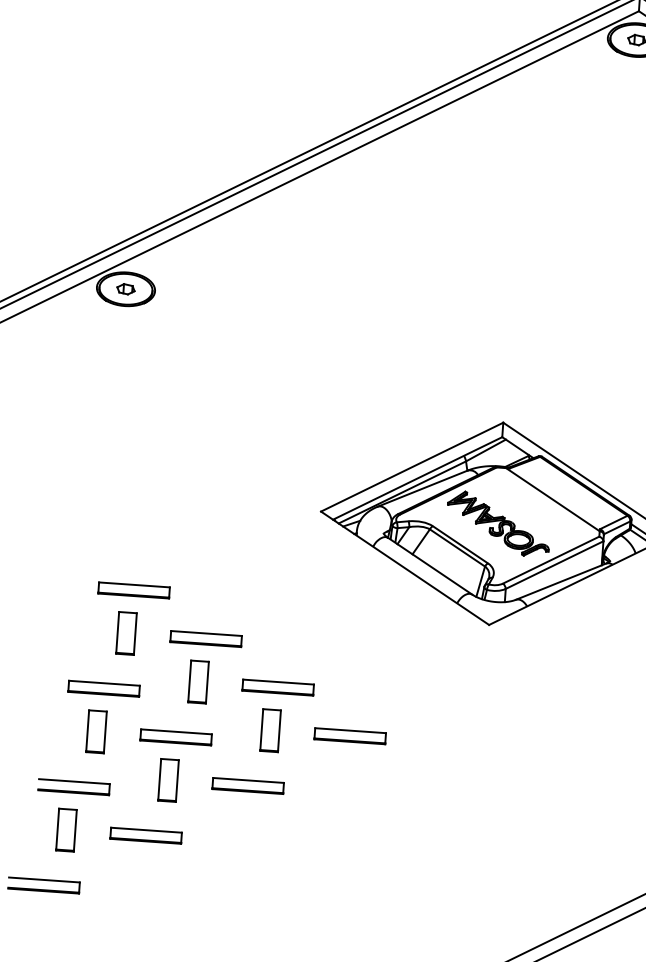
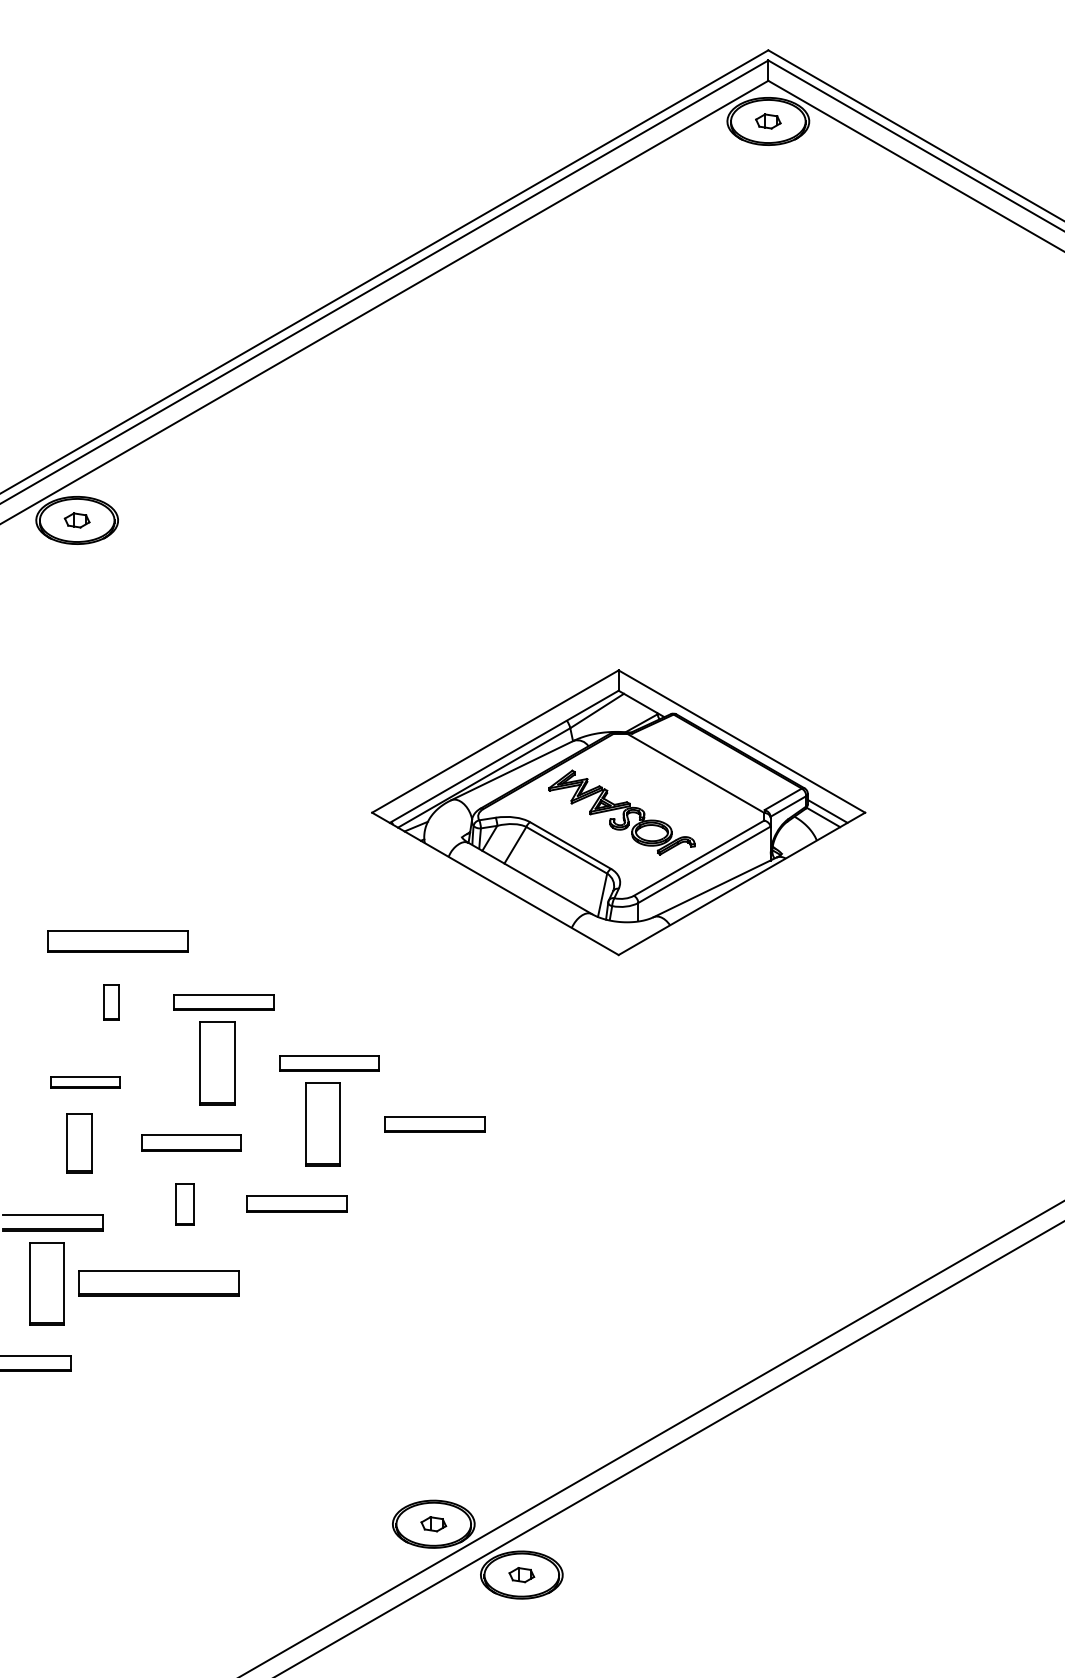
part: (133, 590) -> (117, 941), size x1.4
part: (126, 633) -> (111, 1002), size x0.6
part: (198, 682) -> (217, 1063), size x1.4
part: (104, 688) -> (85, 1081), size x0.7
part: (270, 730) -> (322, 1124), size x1.4
part: (168, 780) -> (184, 1204), size x0.7
part: (66, 829) -> (46, 1283), size x1.4
part: (145, 835) -> (158, 1283), size x1.6

